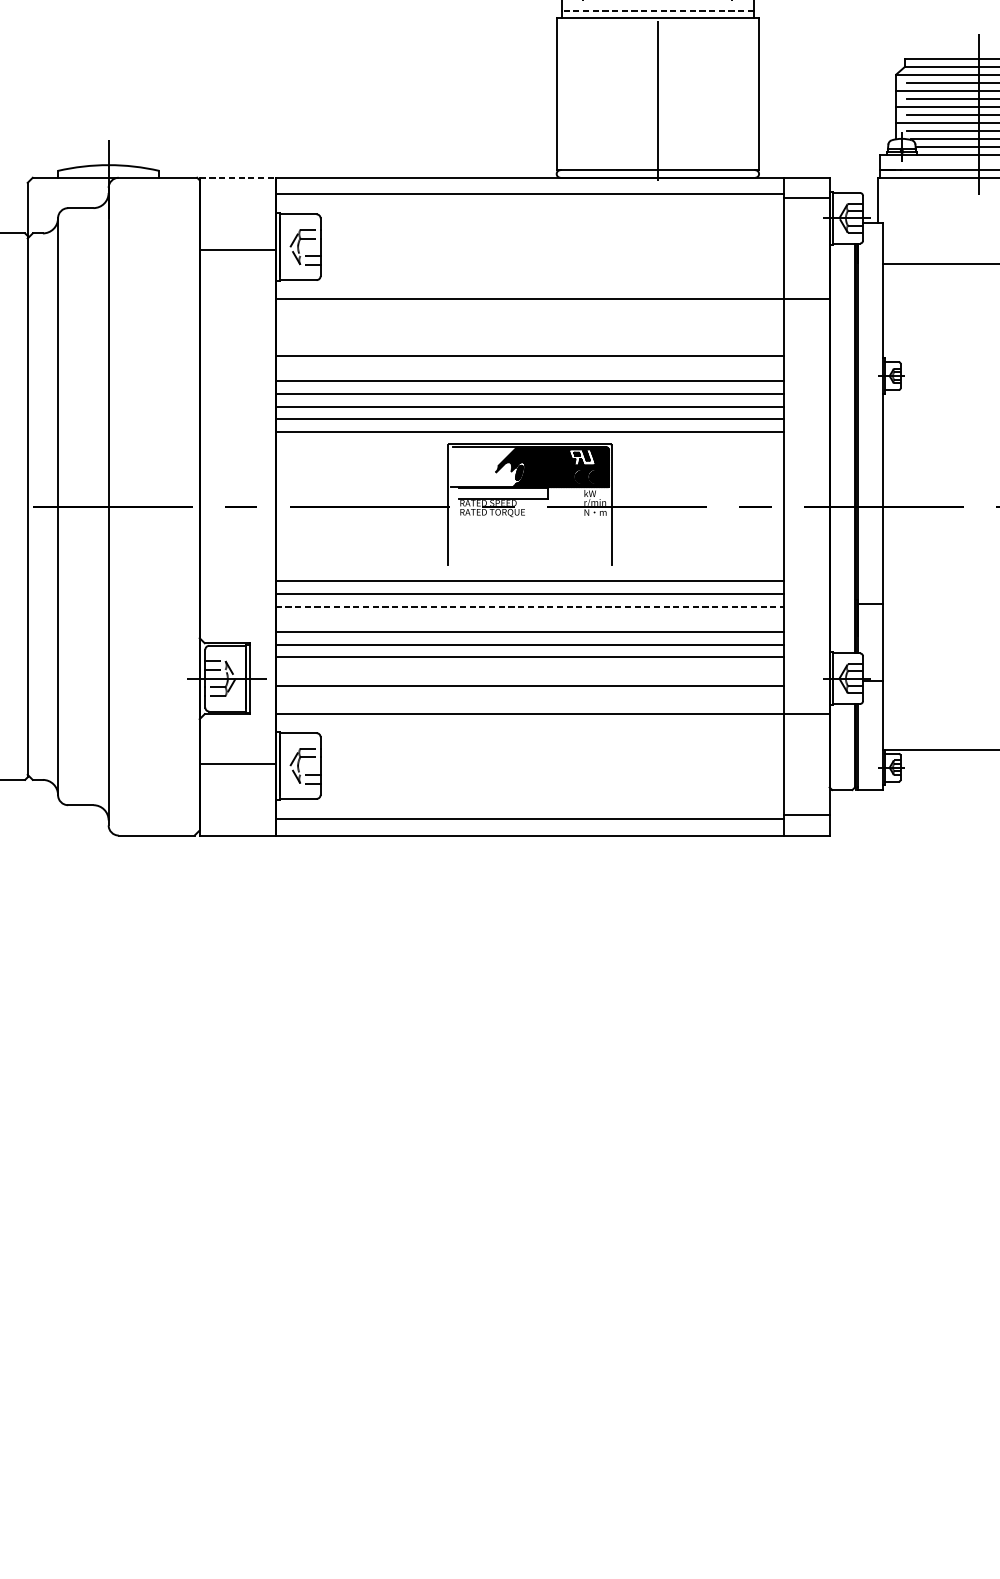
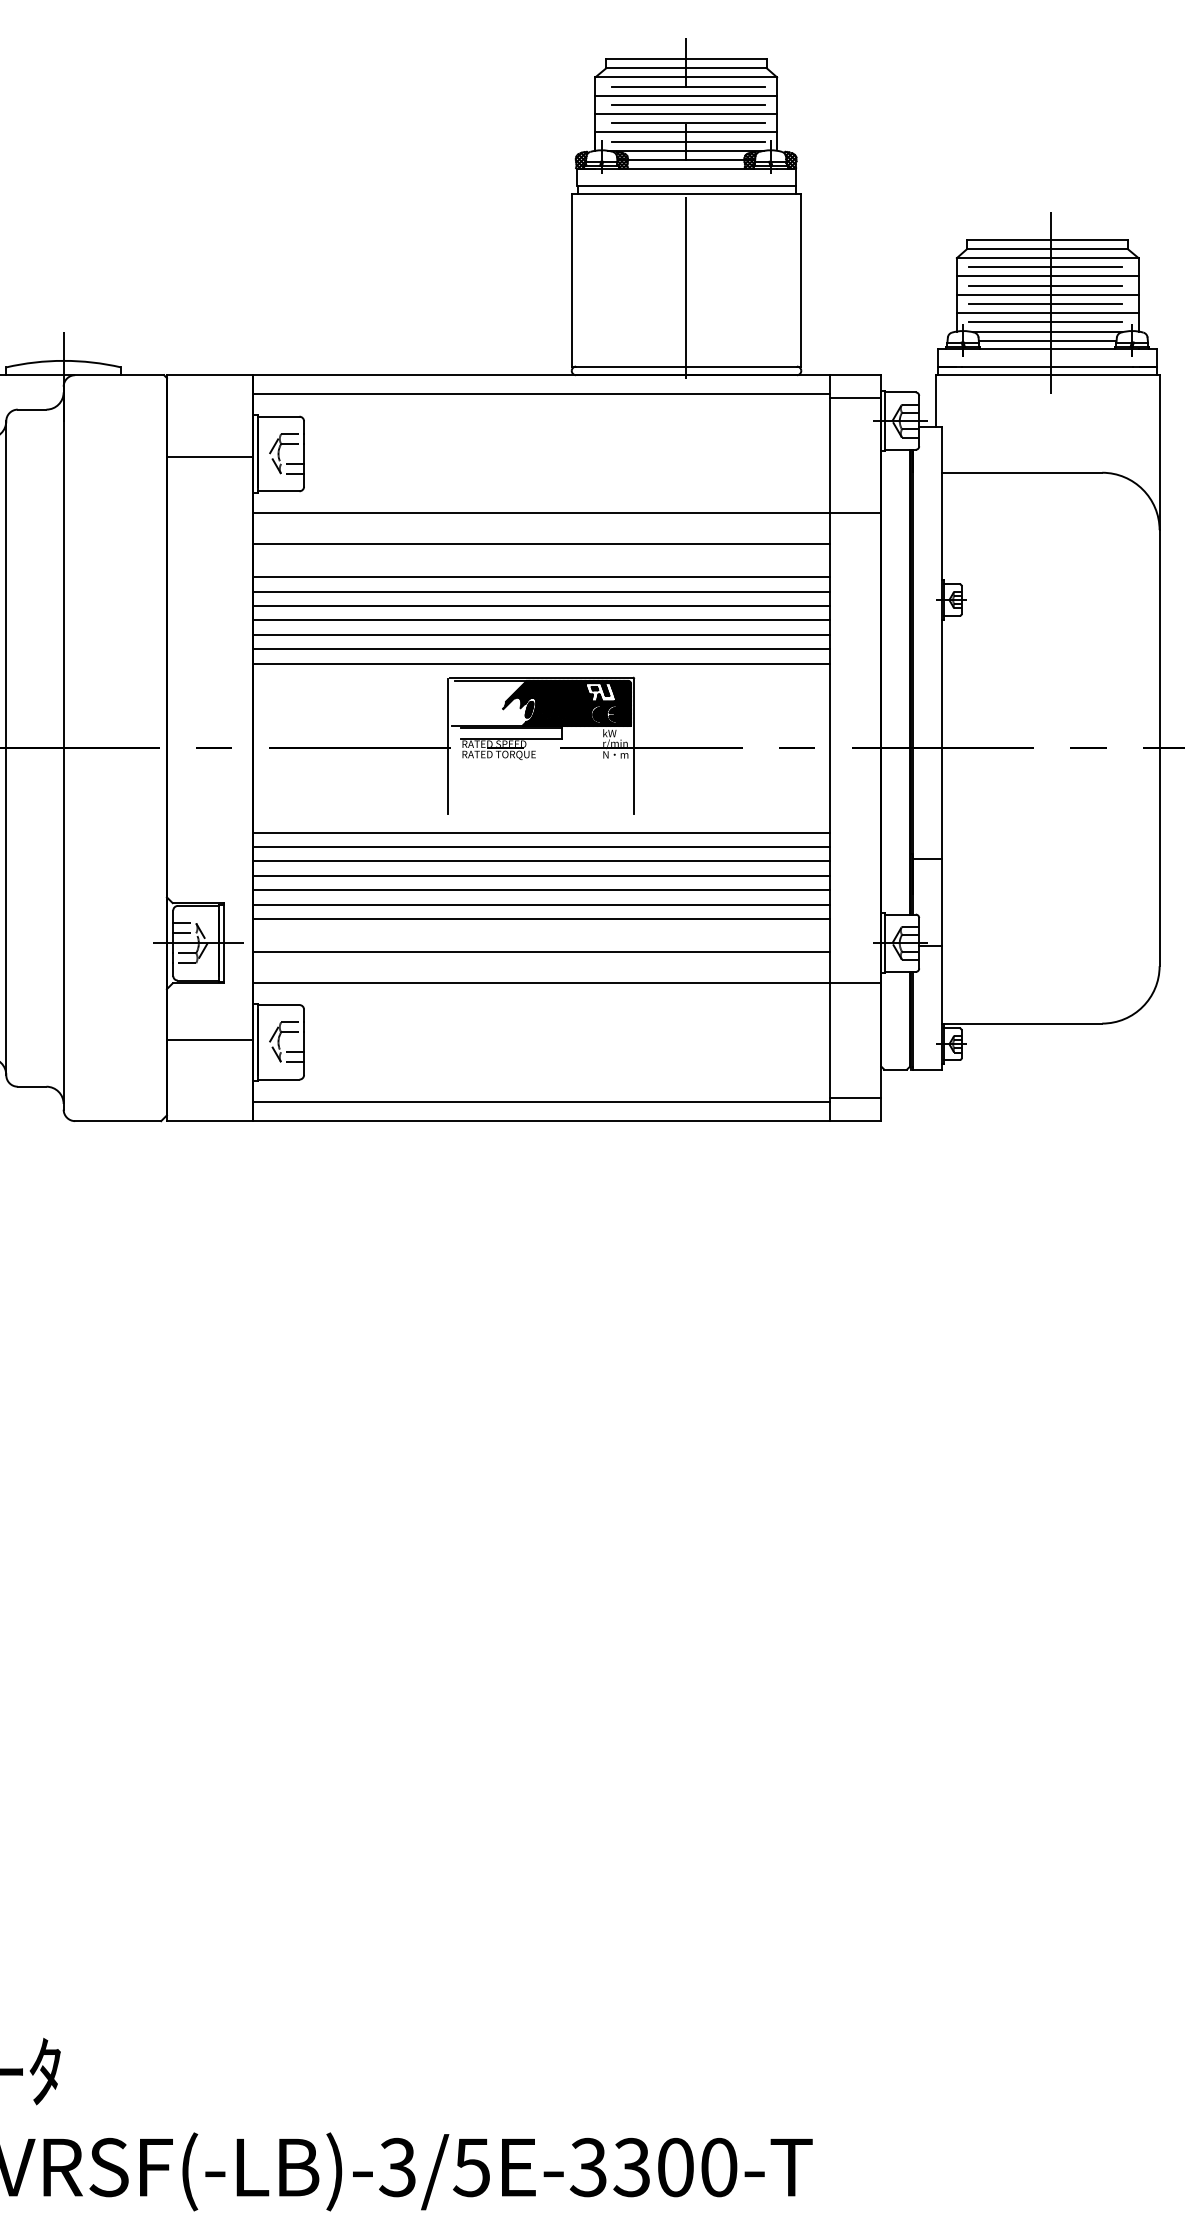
line: (657, 10) -> (686, 185), dashed -> solid
line: (238, 178) -> (210, 375), dashed -> solid
line: (530, 327) -> (541, 544), added
line: (530, 368) -> (541, 591), added
line: (530, 606) -> (541, 861), dashed -> solid
line: (530, 618) -> (541, 875), added

